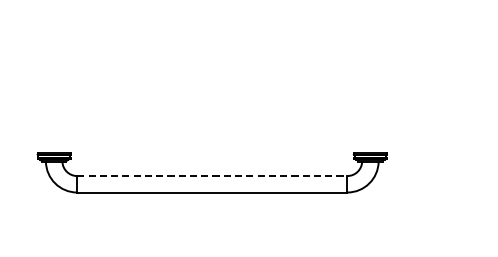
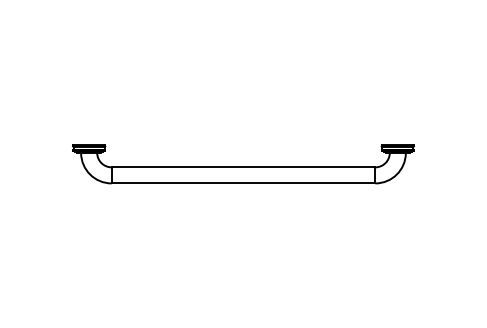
line: (212, 176) -> (243, 167), dashed -> solid

